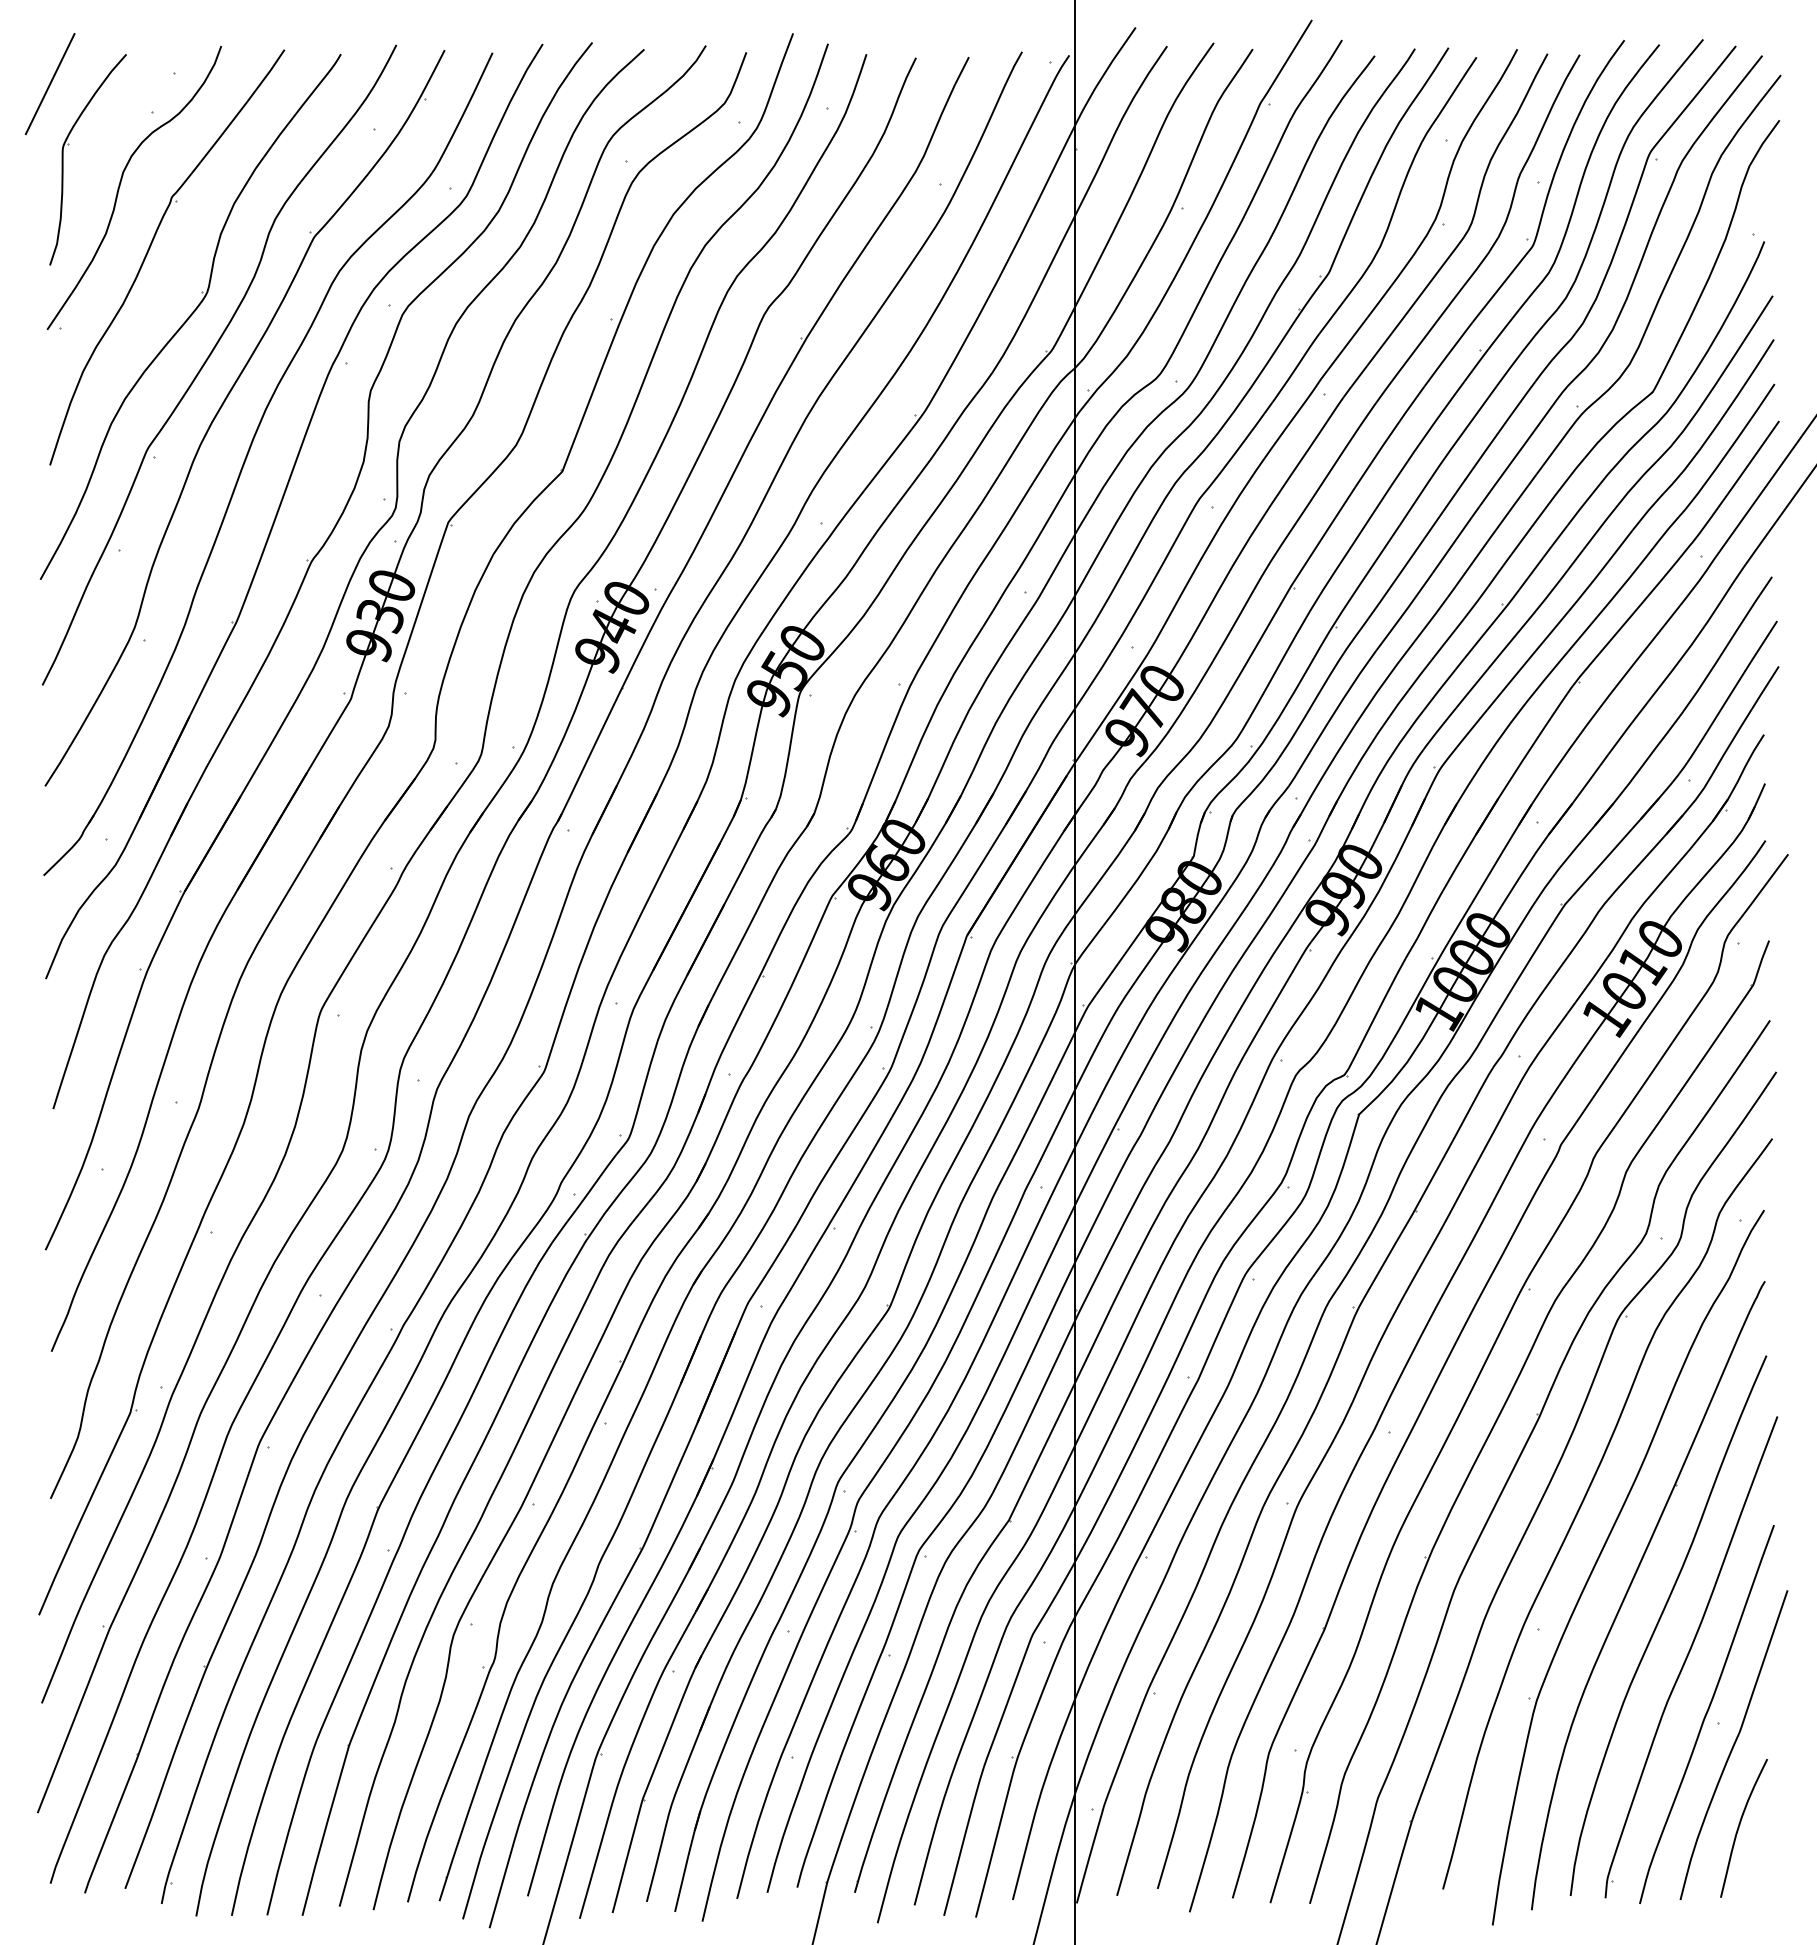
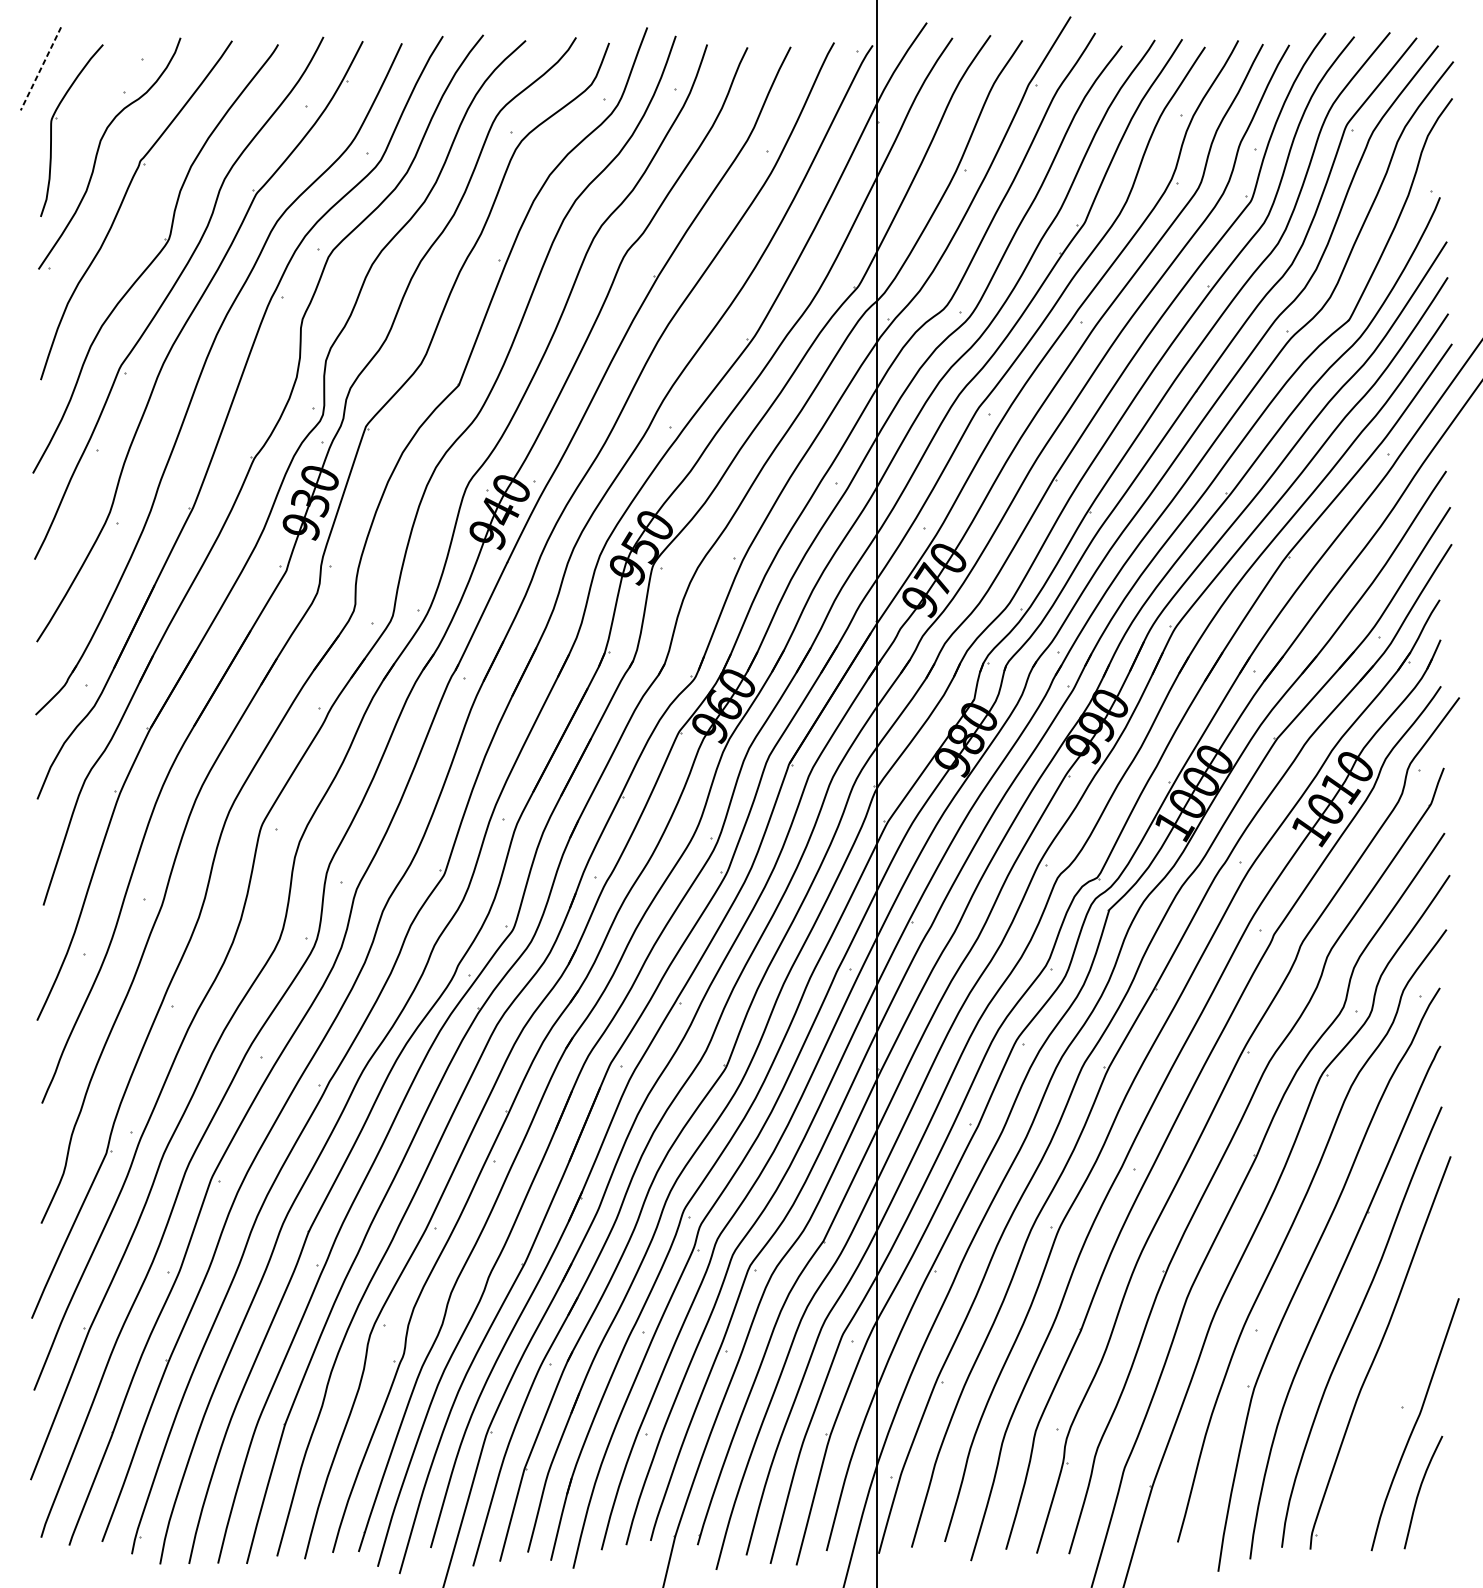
line: (50, 84) -> (41, 69), solid -> dashed
curve: (1706, 1714) -> (1392, 1399), removed

